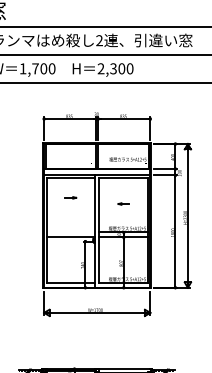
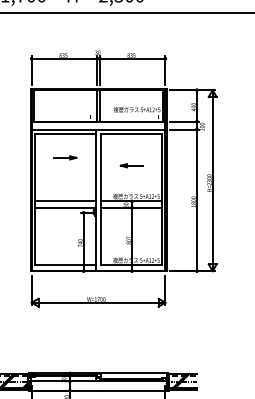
part: (70, 197) -> (64, 157), size x1.67
part: (123, 203) -> (131, 165), size x1.67
line: (70, 232) -> (64, 201), added

